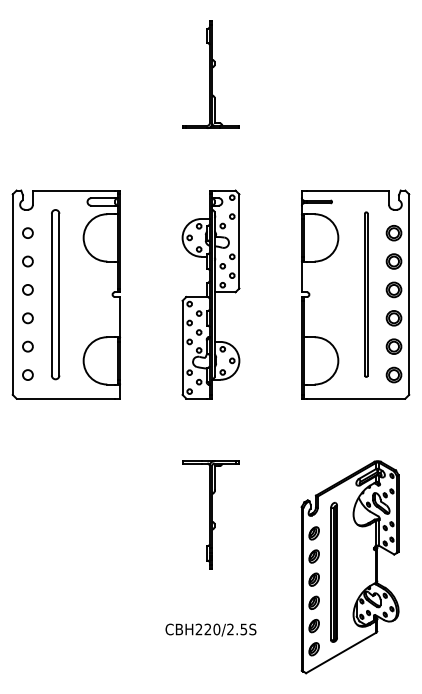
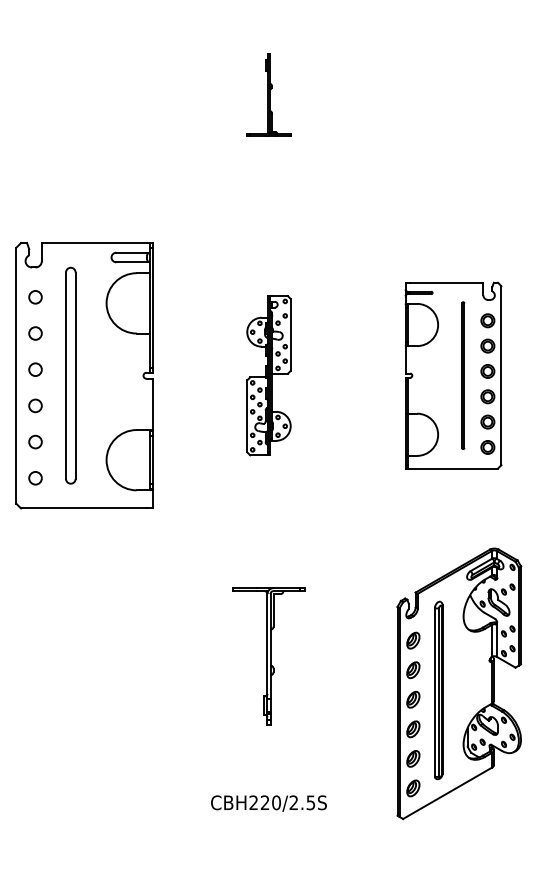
part: (210, 74) -> (268, 94), size x0.6
part: (210, 294) -> (268, 375), size x0.6
part: (355, 294) -> (453, 375), size x0.7
part: (349, 567) -> (458, 684), moved

